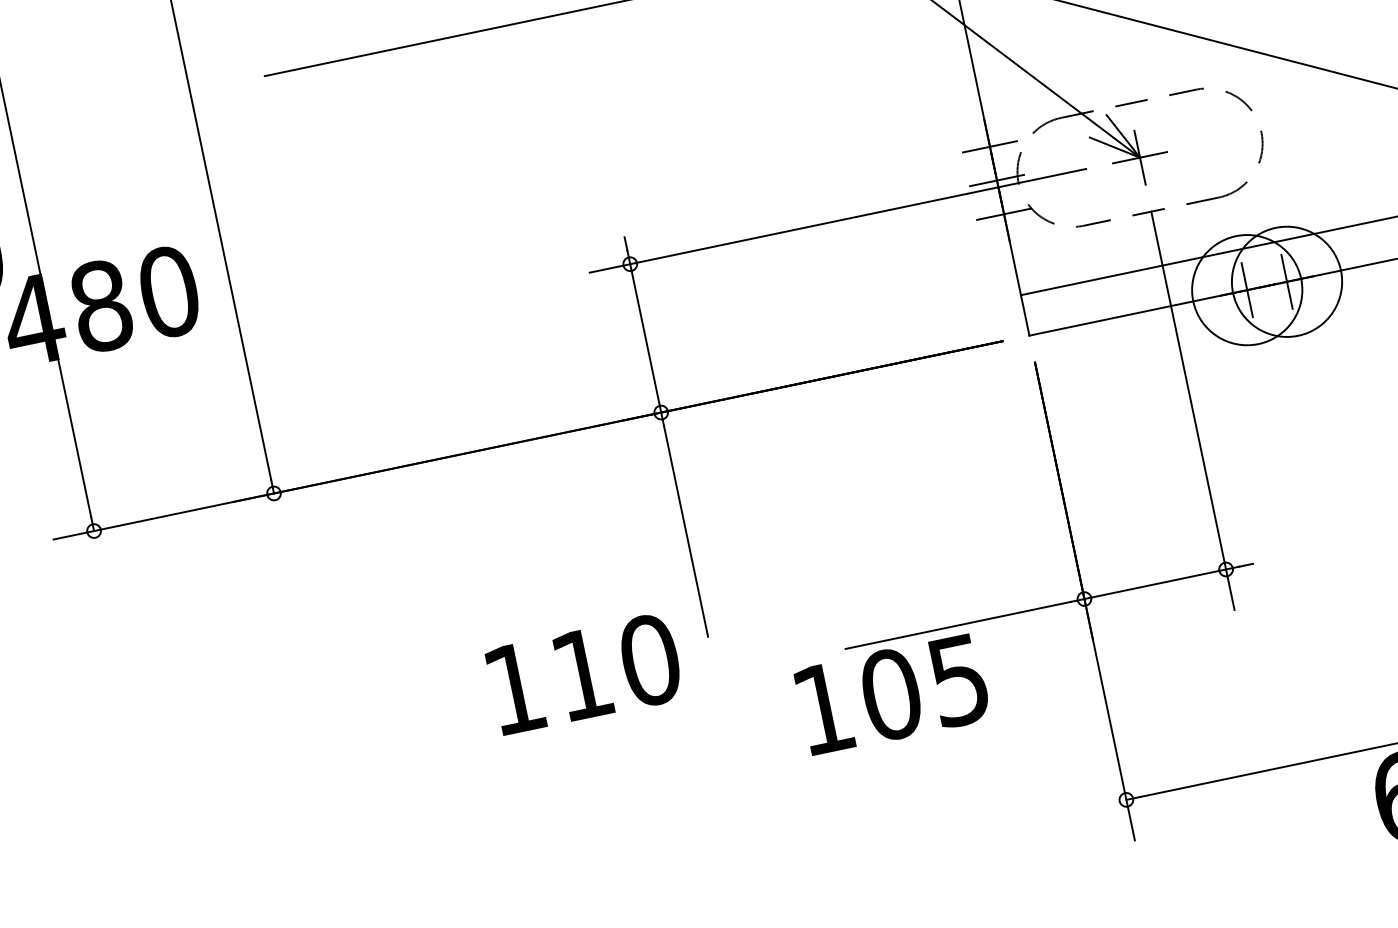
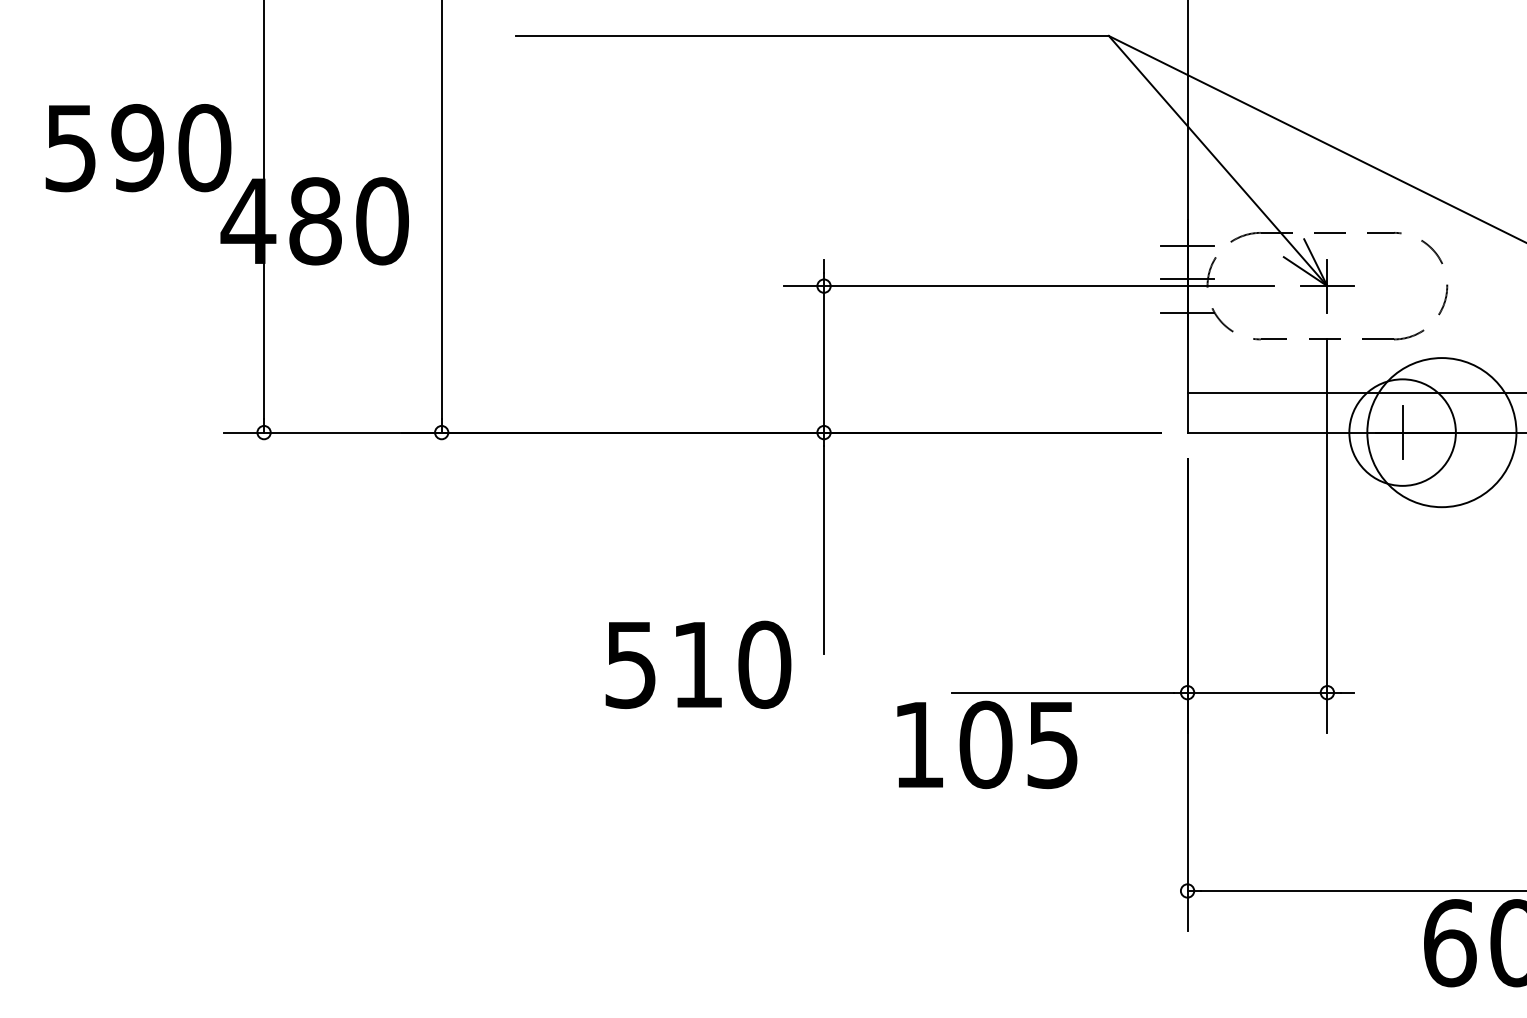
circle: (1286, 281) -> (1441, 432), size x1.4
line: (1286, 281) -> (1441, 432), removed
text: (514, 689) -> (630, 665), 110 -> 510

